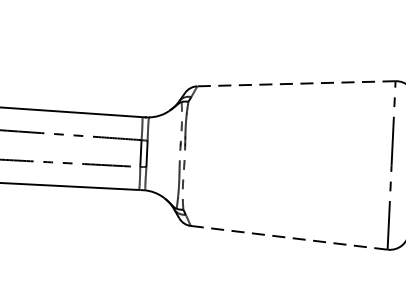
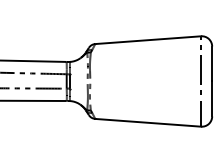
line: (295, 84) -> (147, 40), dashed -> solid
line: (289, 237) -> (148, 122), dashed -> solid

